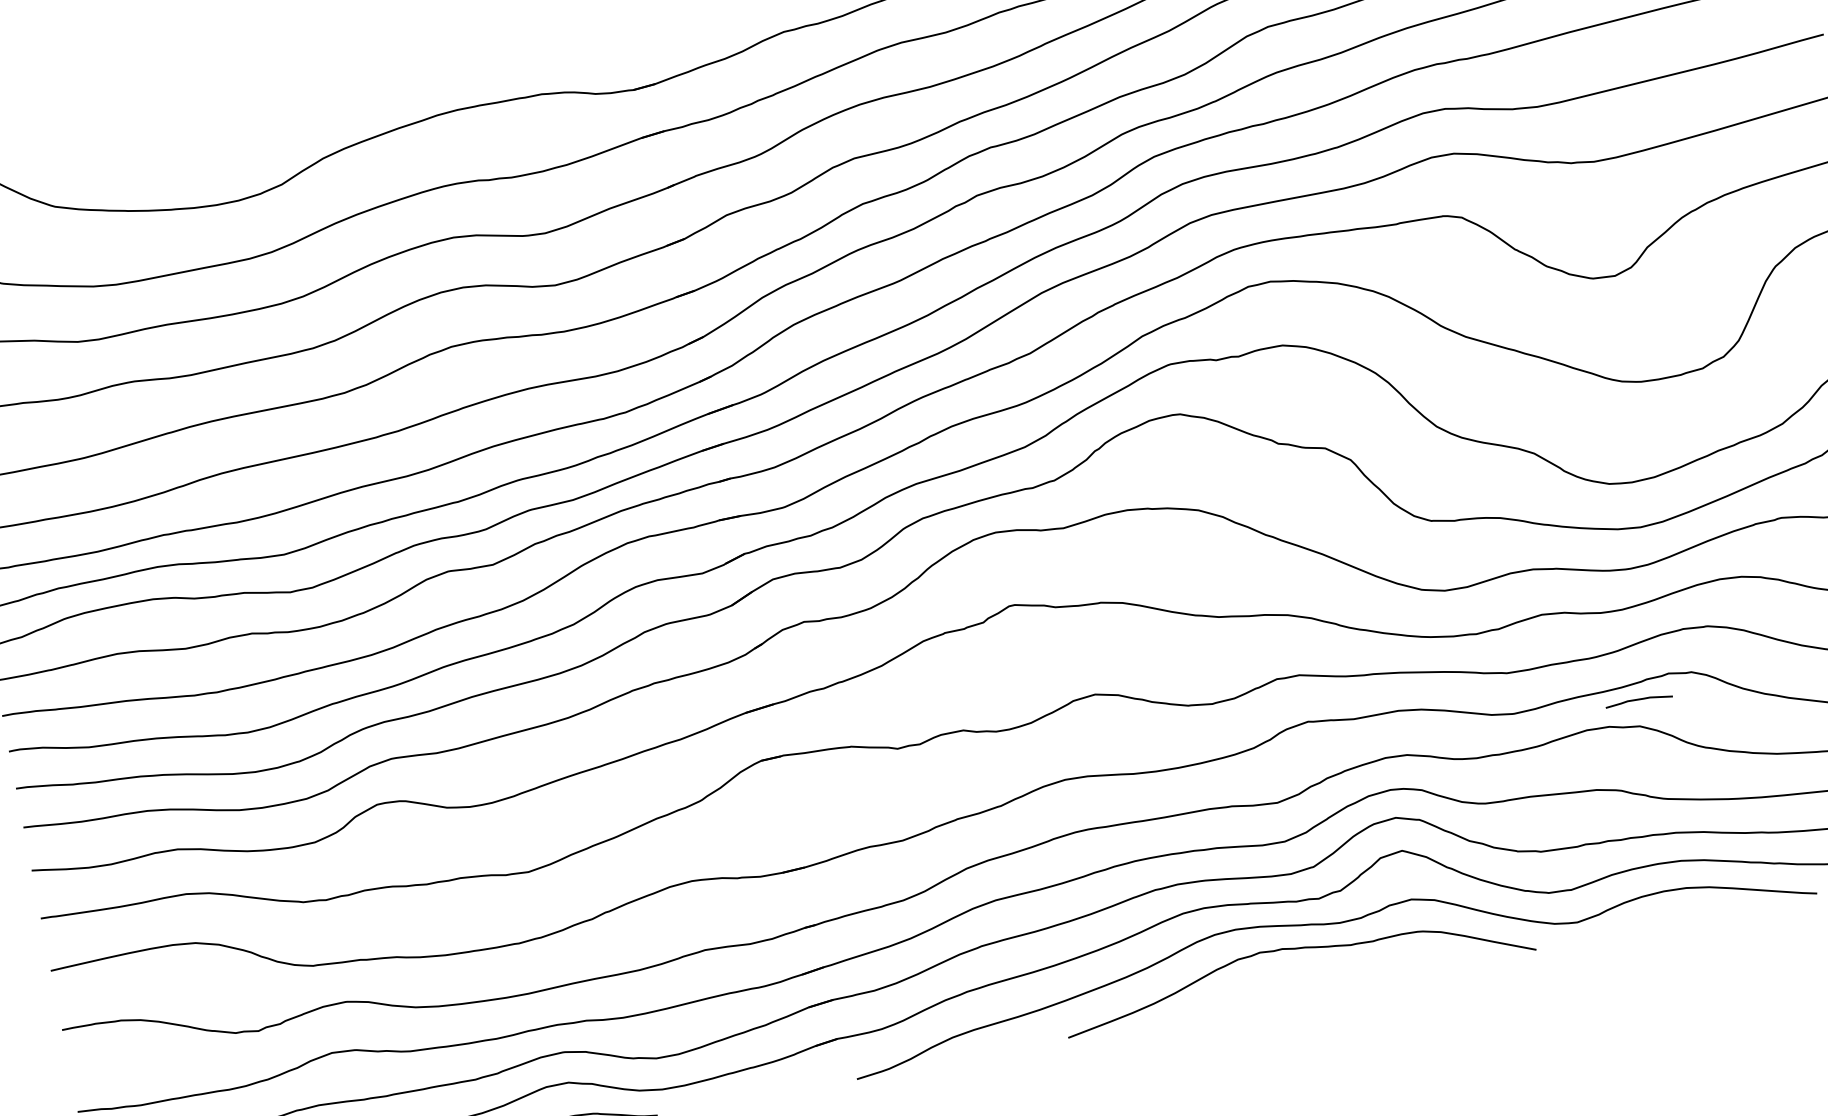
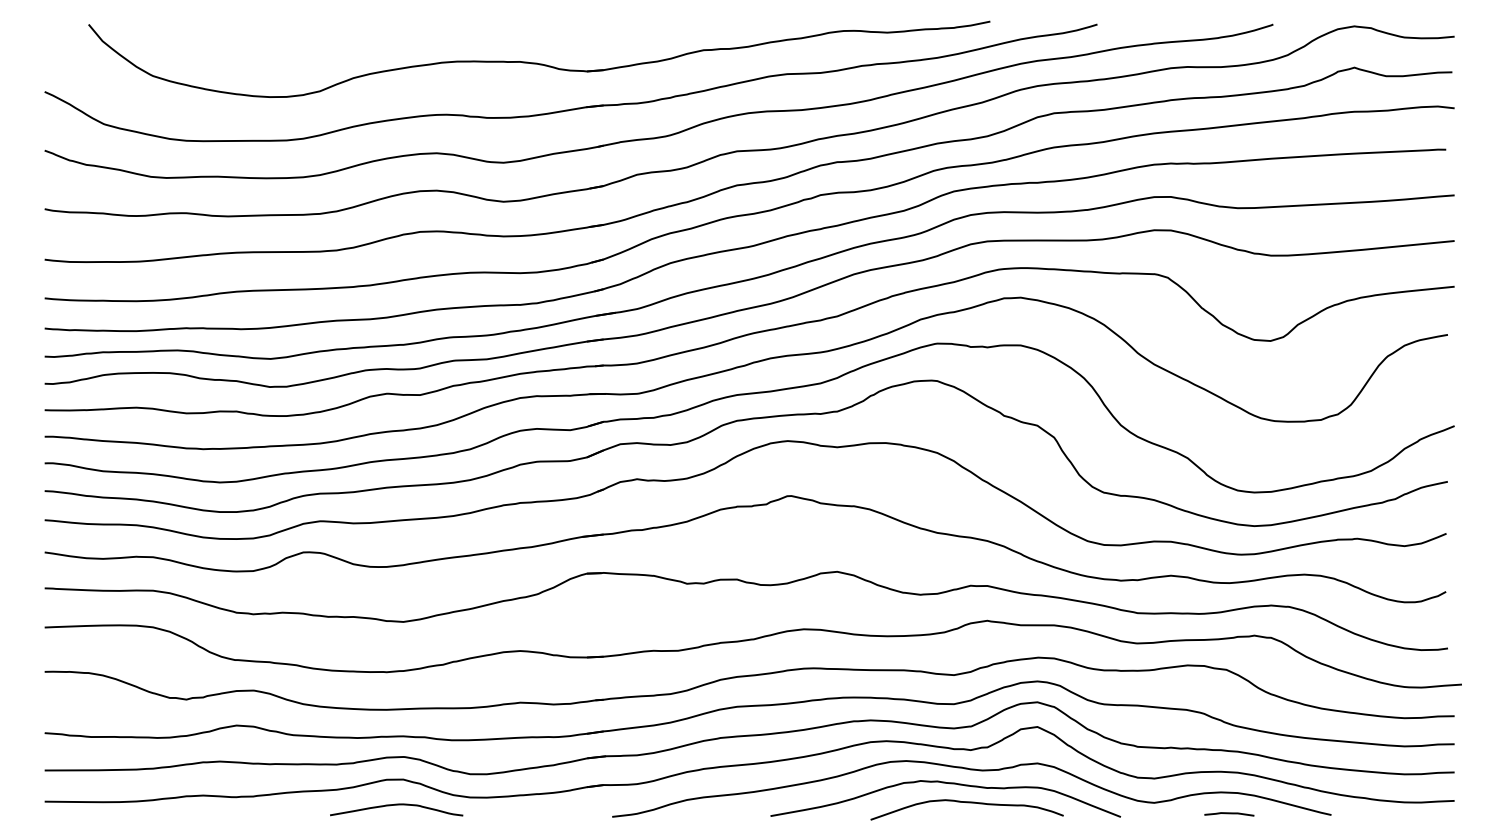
curve: (1639, 701) -> (1229, 814), moved
curve: (1326, 971) -> (966, 803), added

